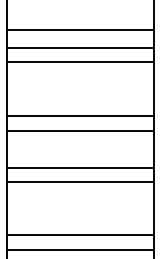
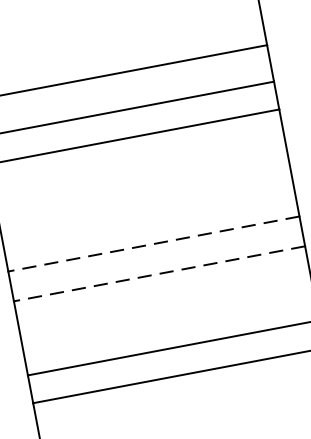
line: (80, 115) -> (153, 243), solid -> dashed
line: (80, 130) -> (159, 273), solid -> dashed

